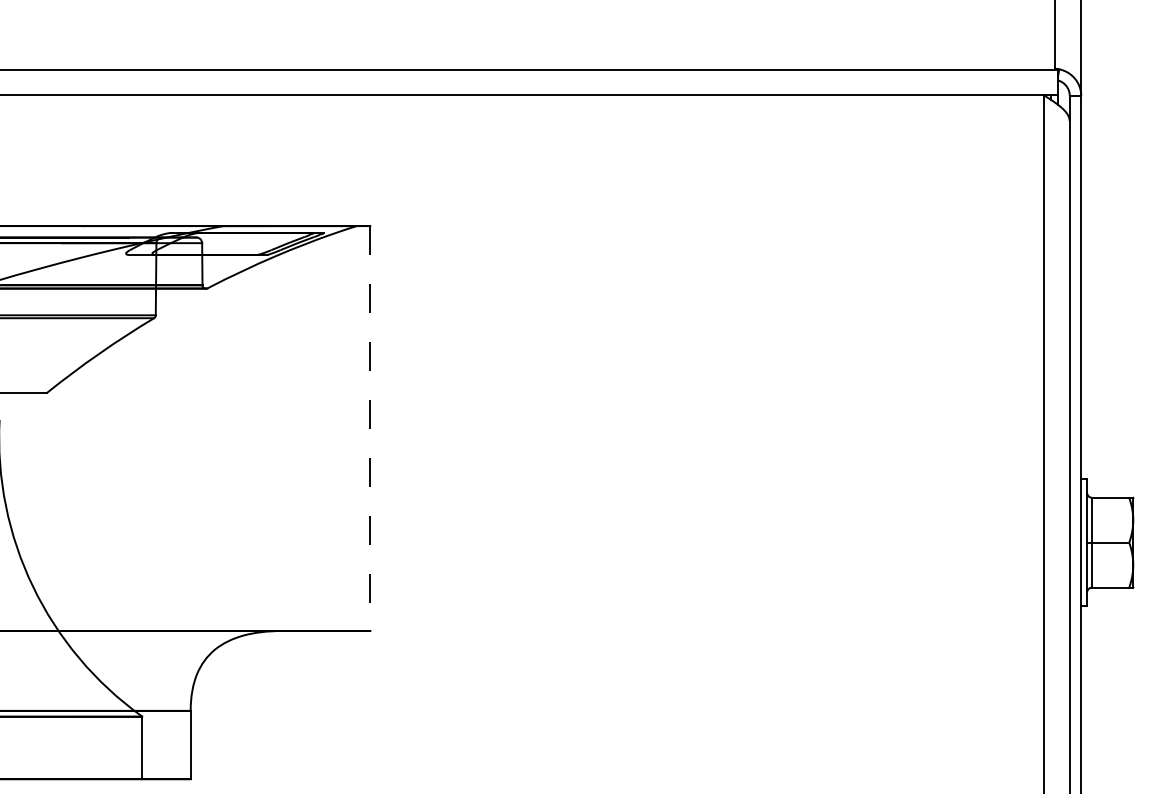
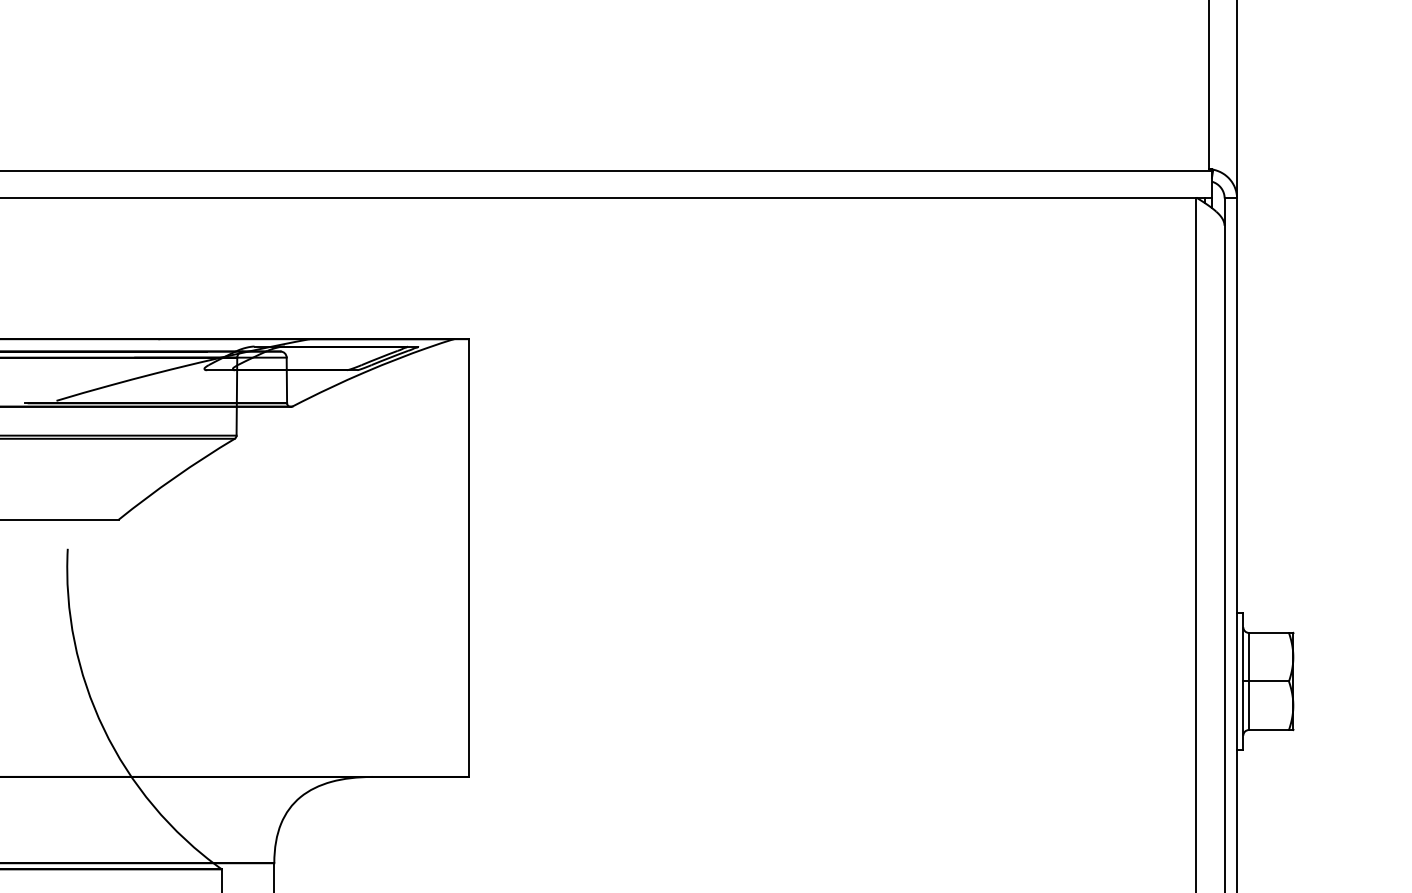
line: (370, 428) -> (468, 558), dashed -> solid

